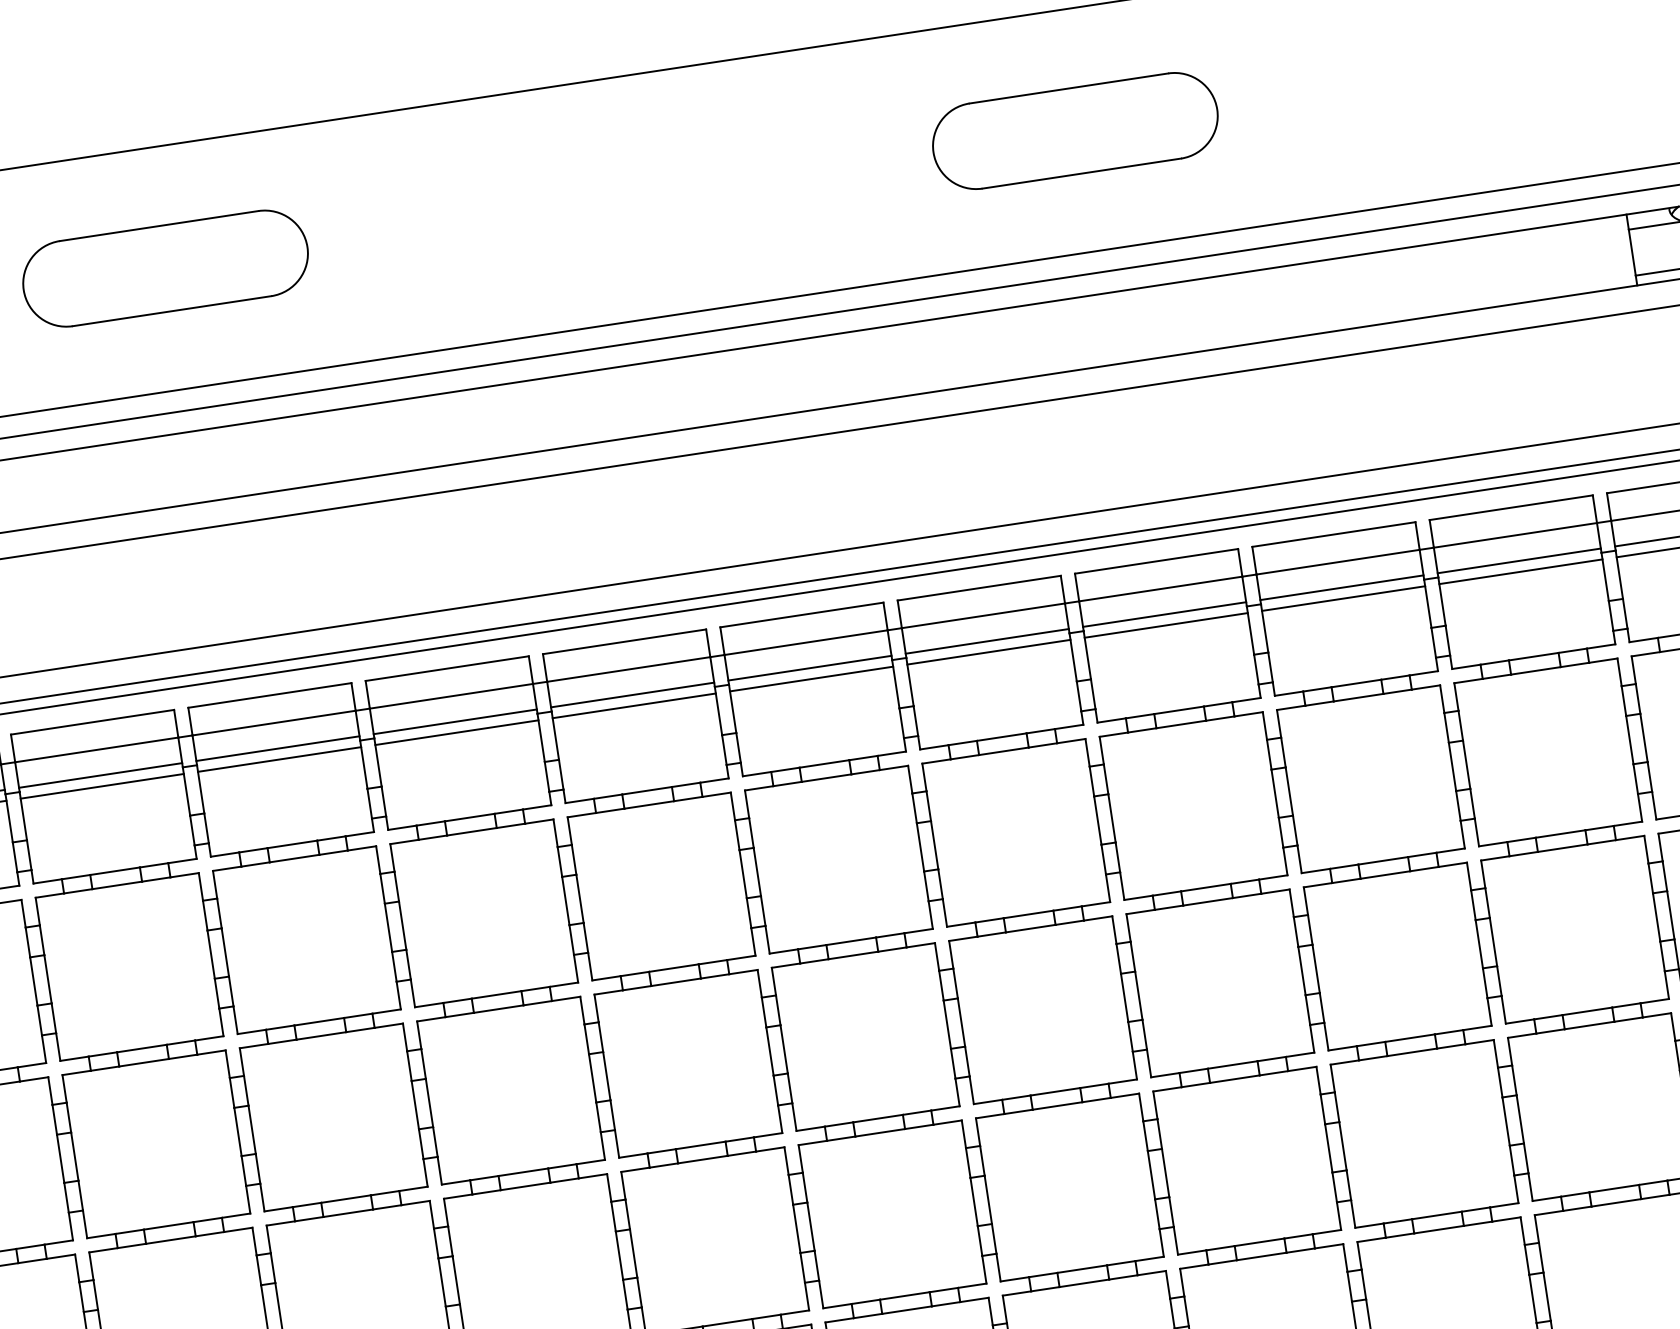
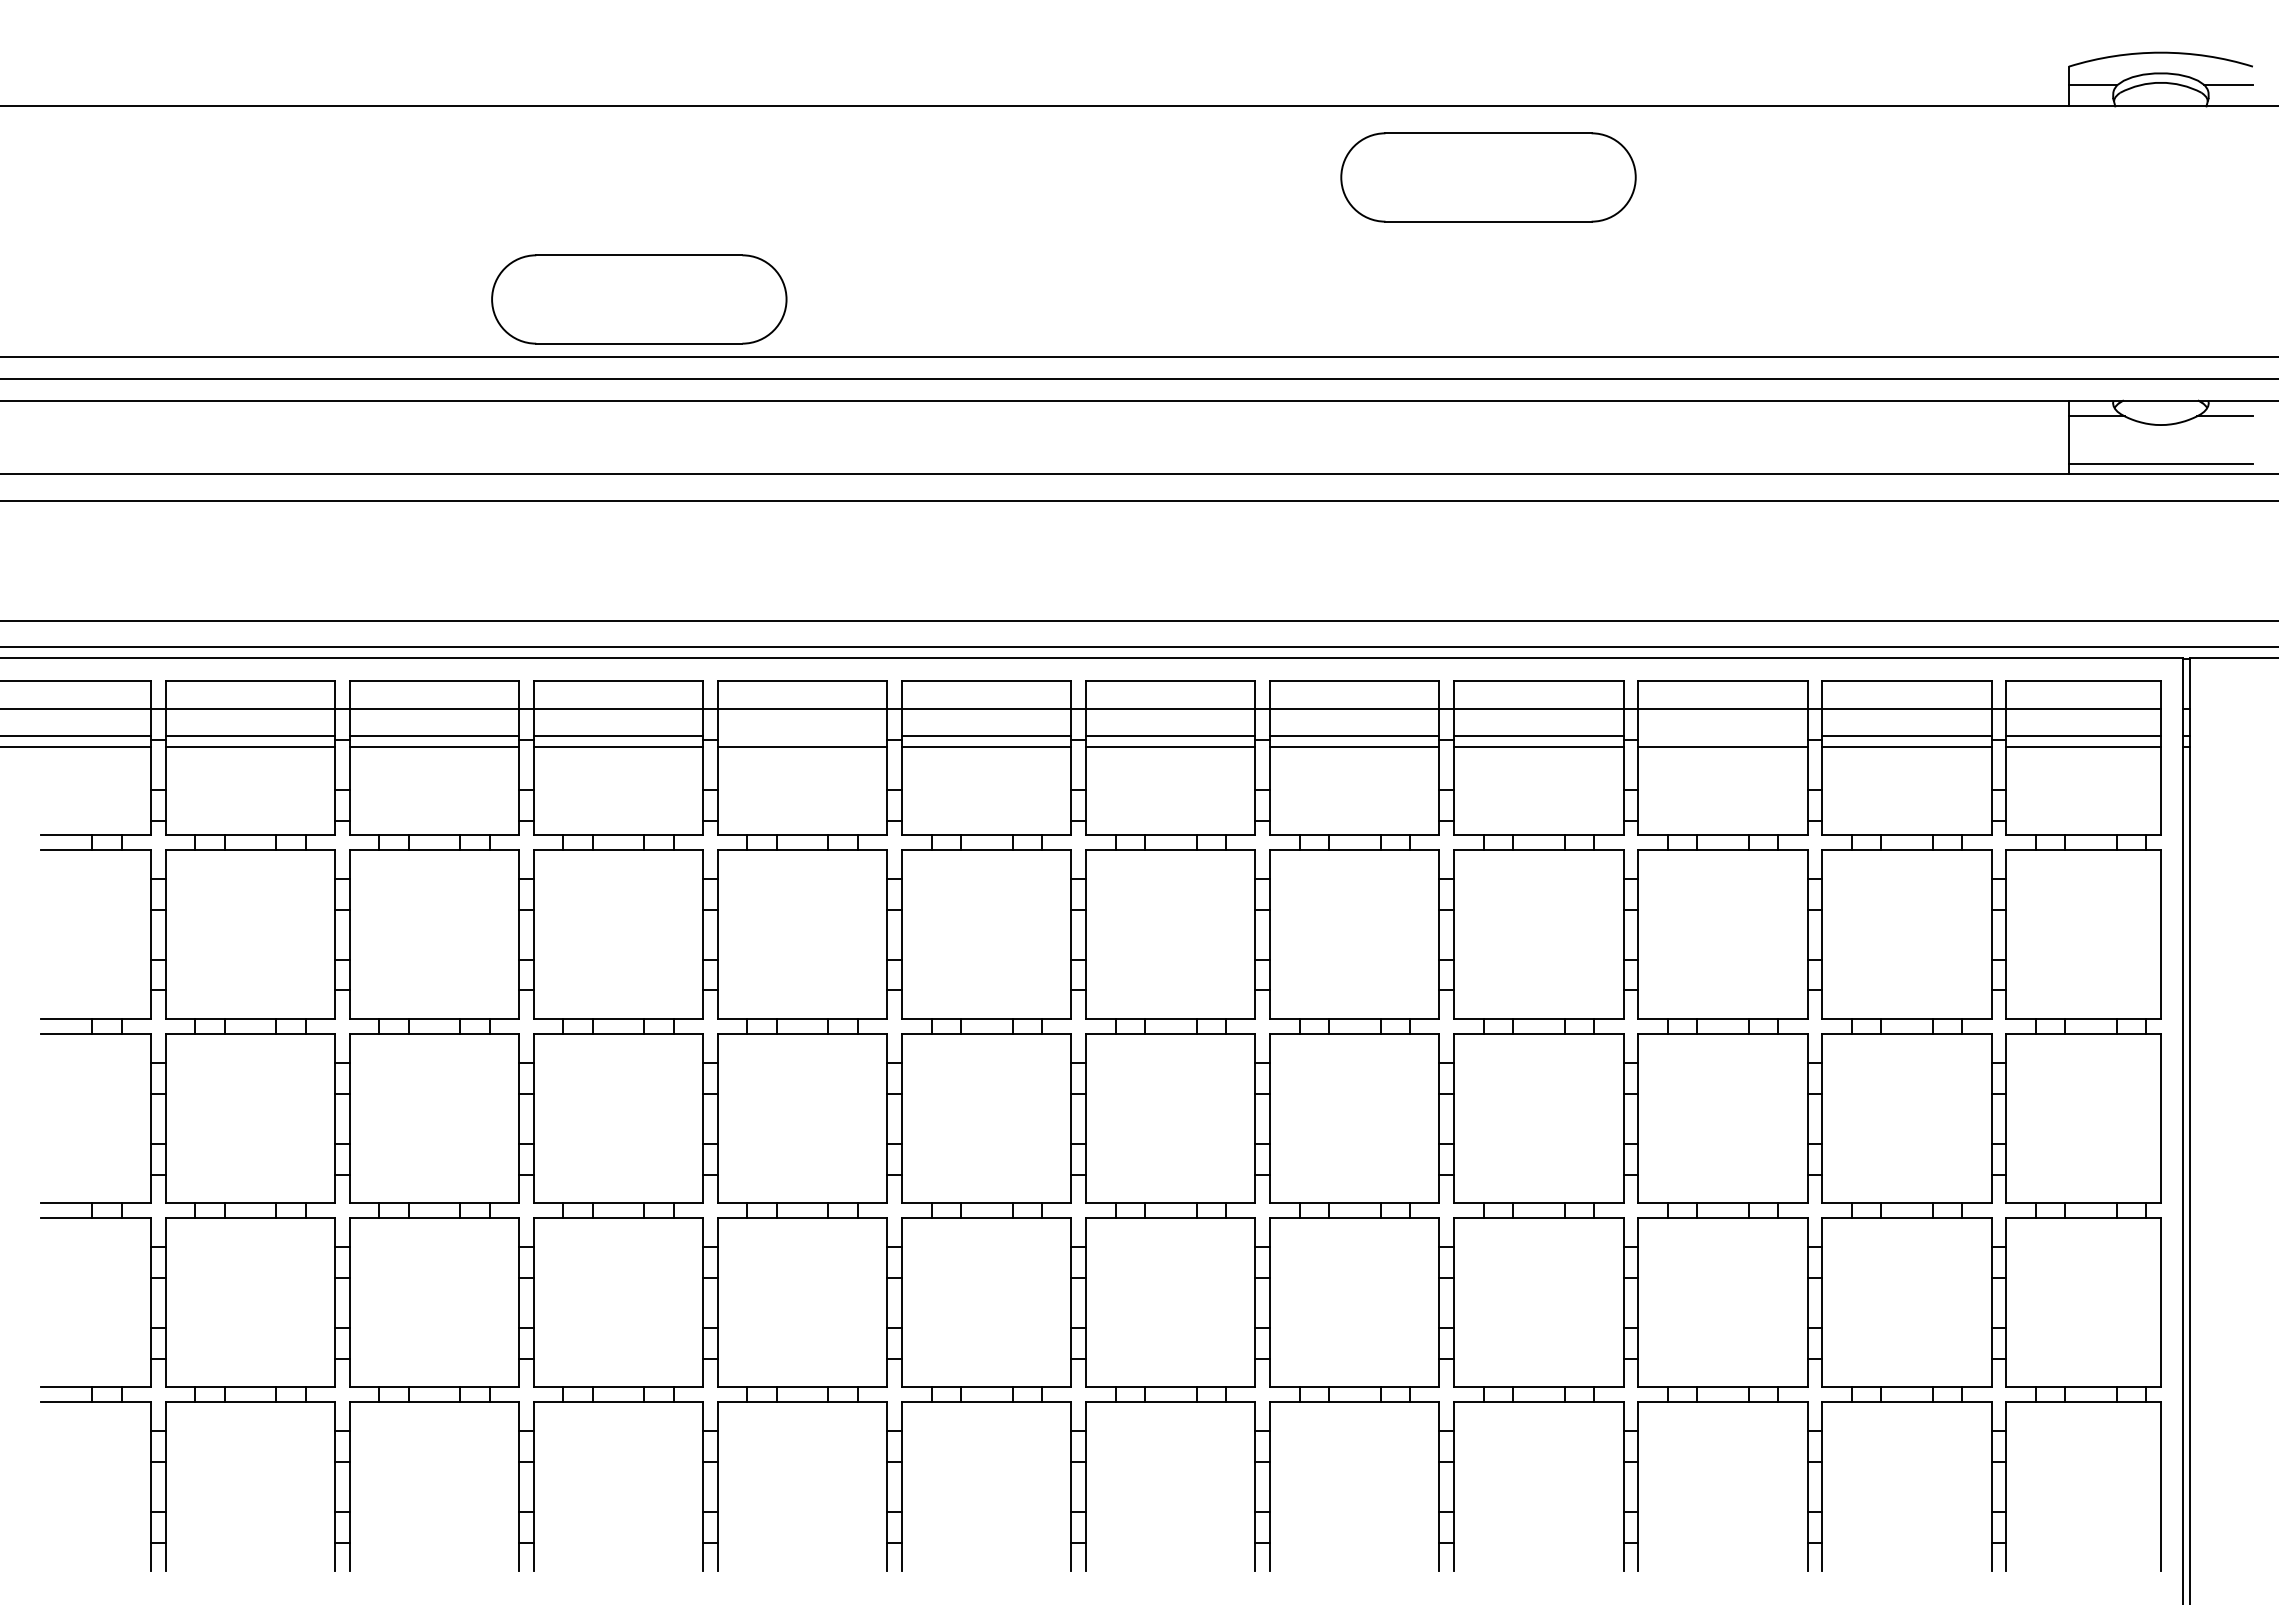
part: (1075, 131) -> (1488, 177), moved
part: (165, 268) -> (639, 299), moved
line: (1341, 587) -> (1722, 735), removed
line: (455, 721) -> (802, 735), removed

